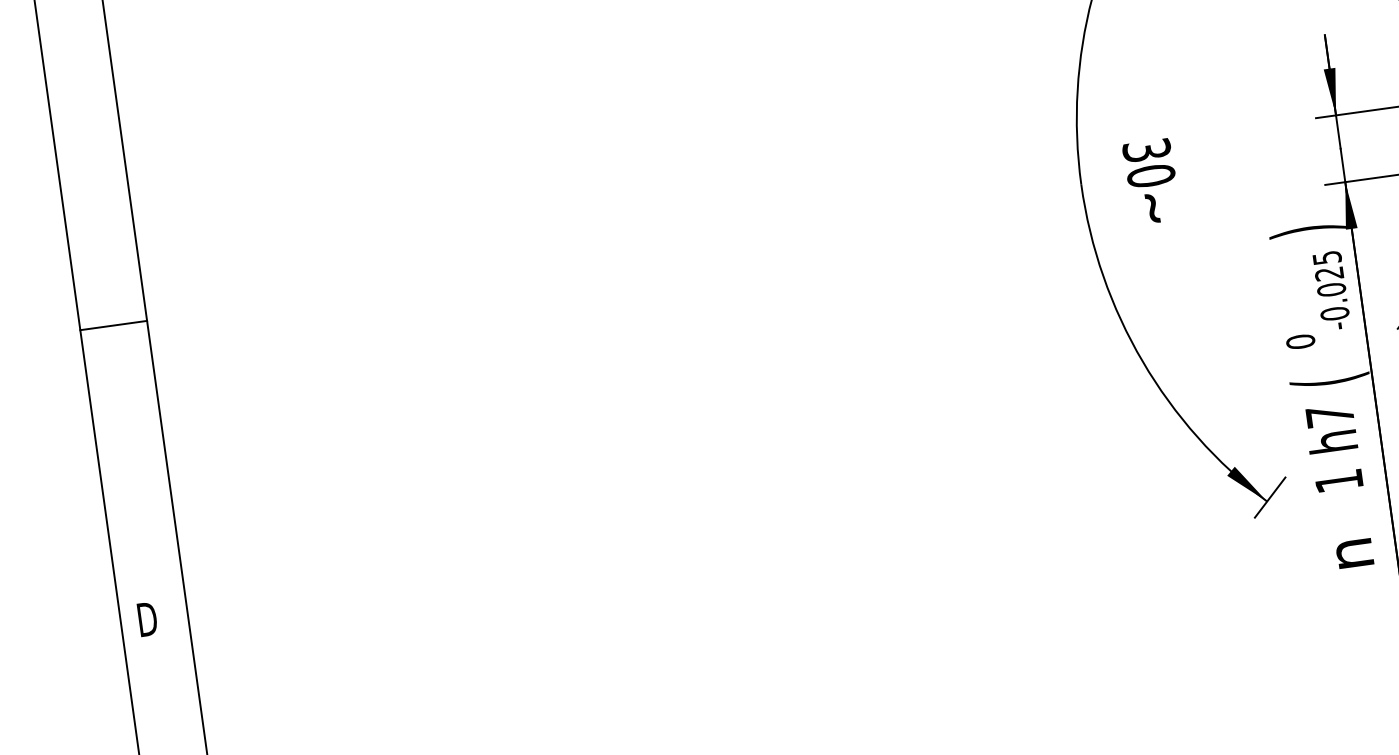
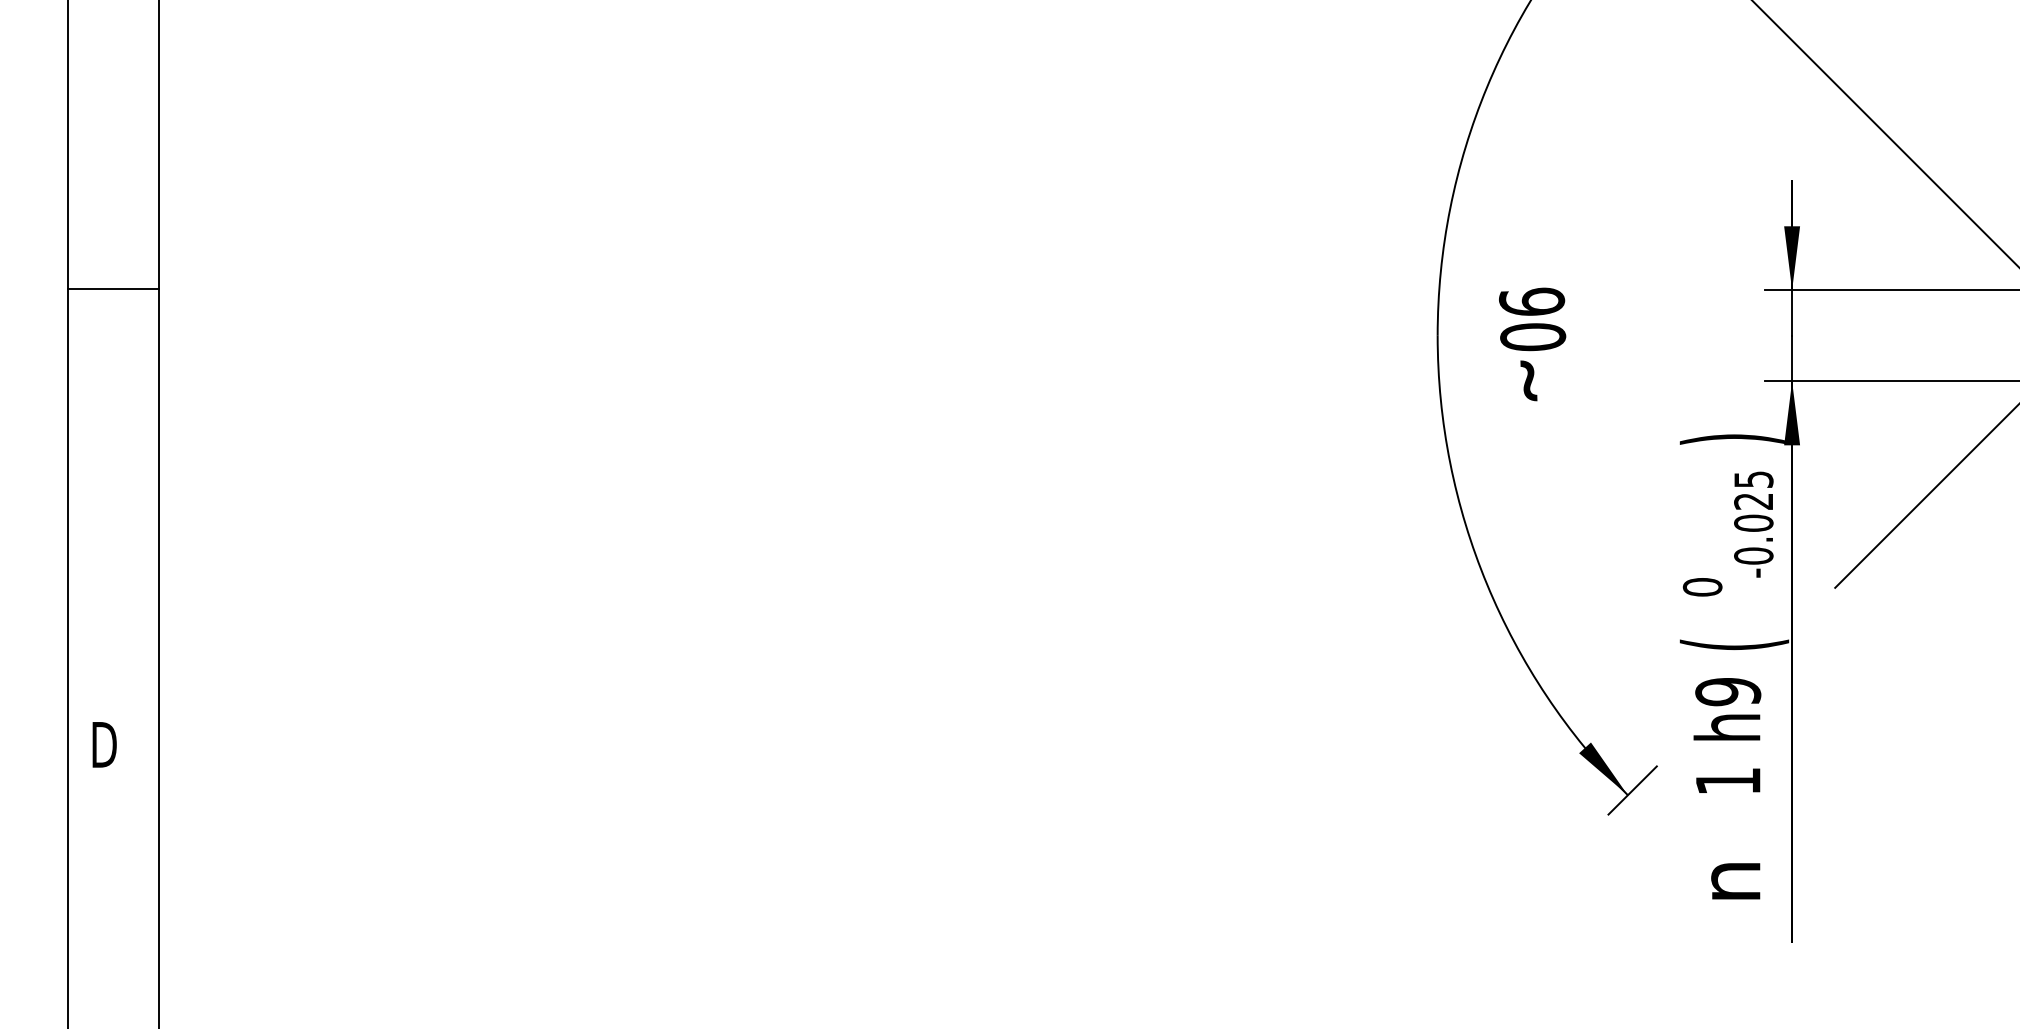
text: (1146, 150) -> (1531, 301), 30 -> 90
line: (113, 325) -> (113, 288), moved
text: (1330, 416) -> (1728, 692), h7 -> h9

